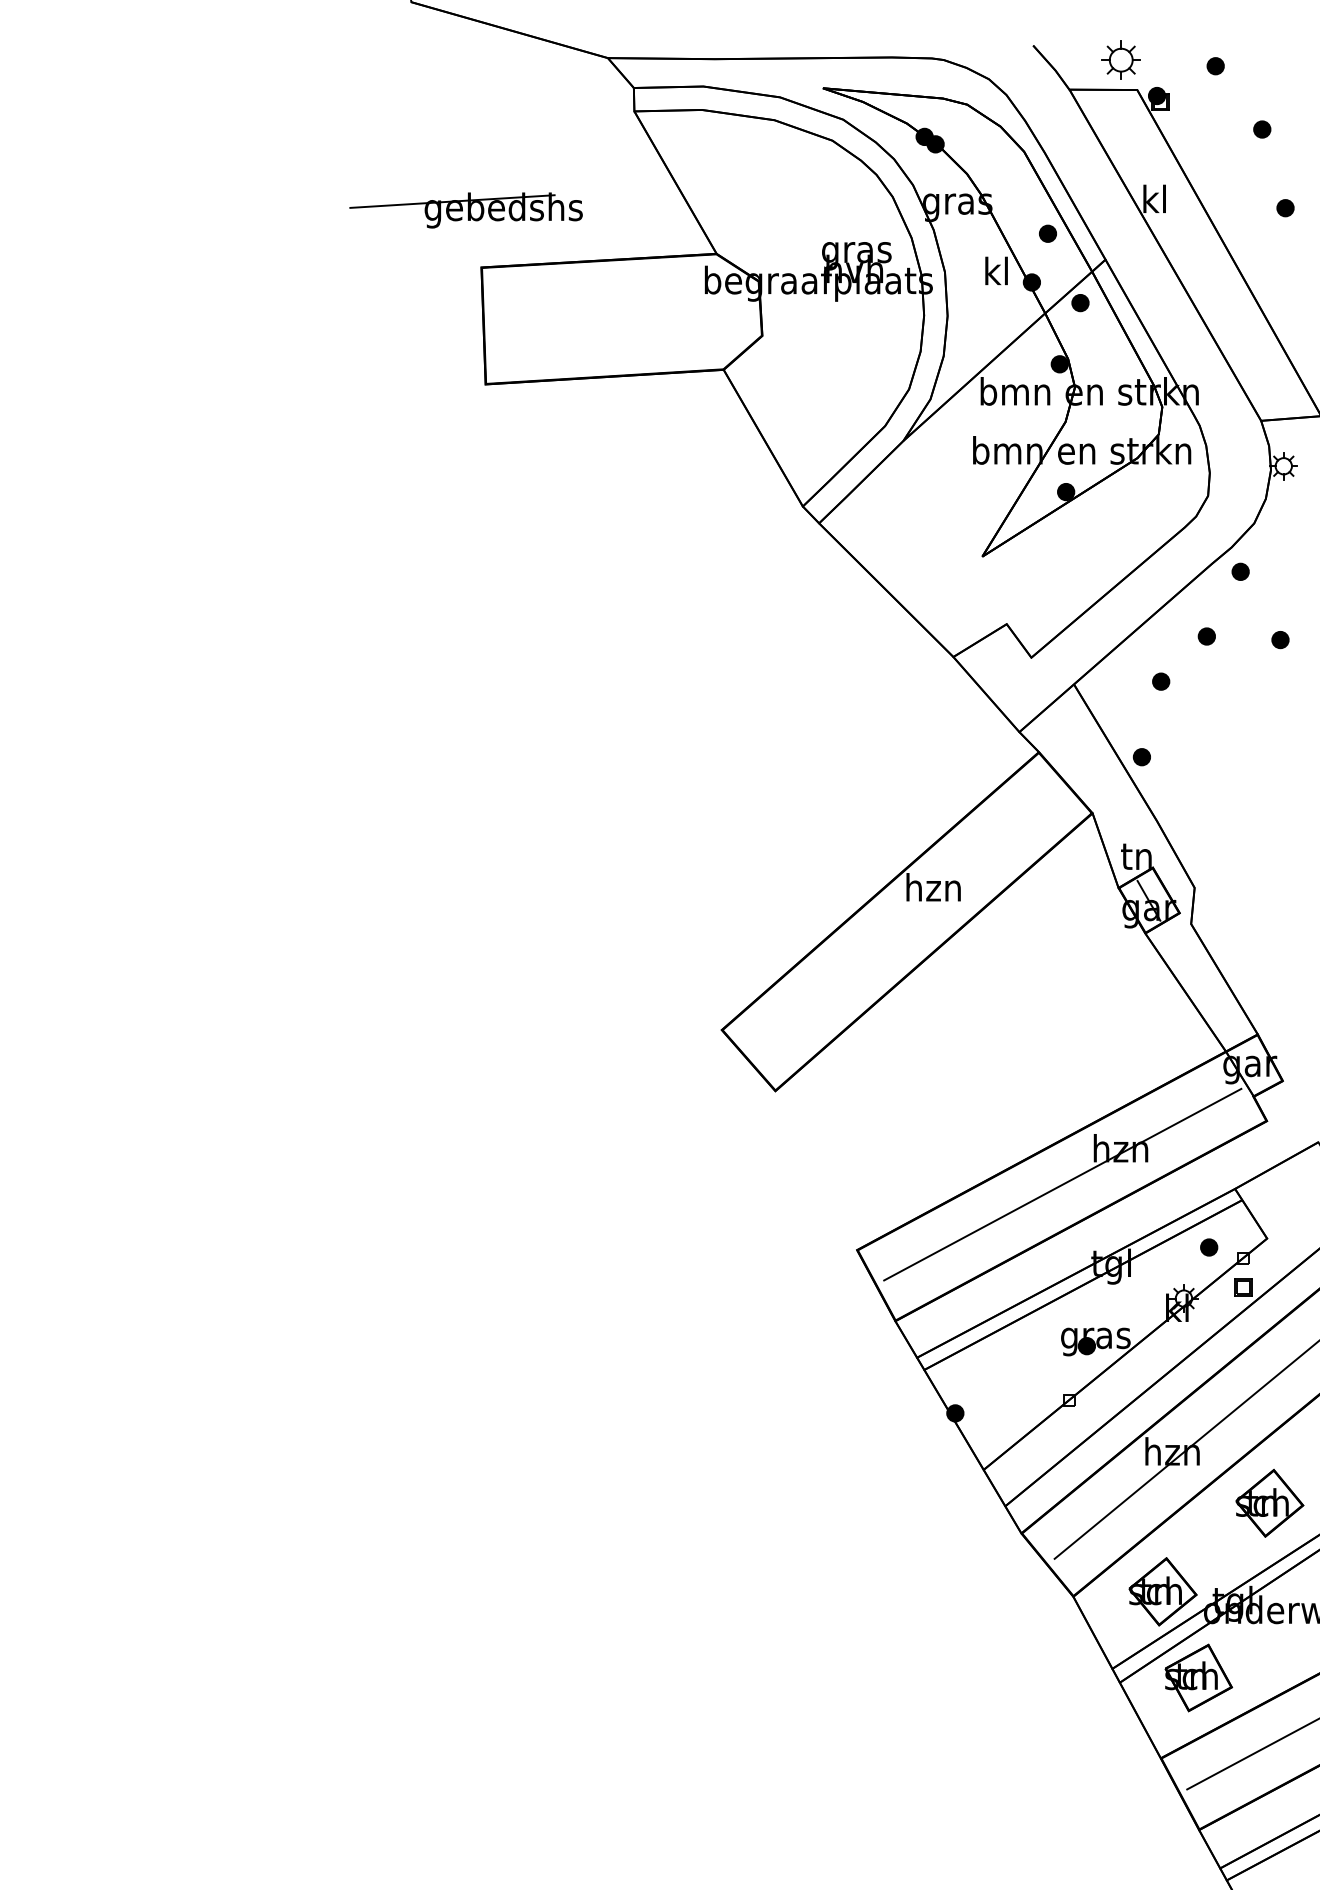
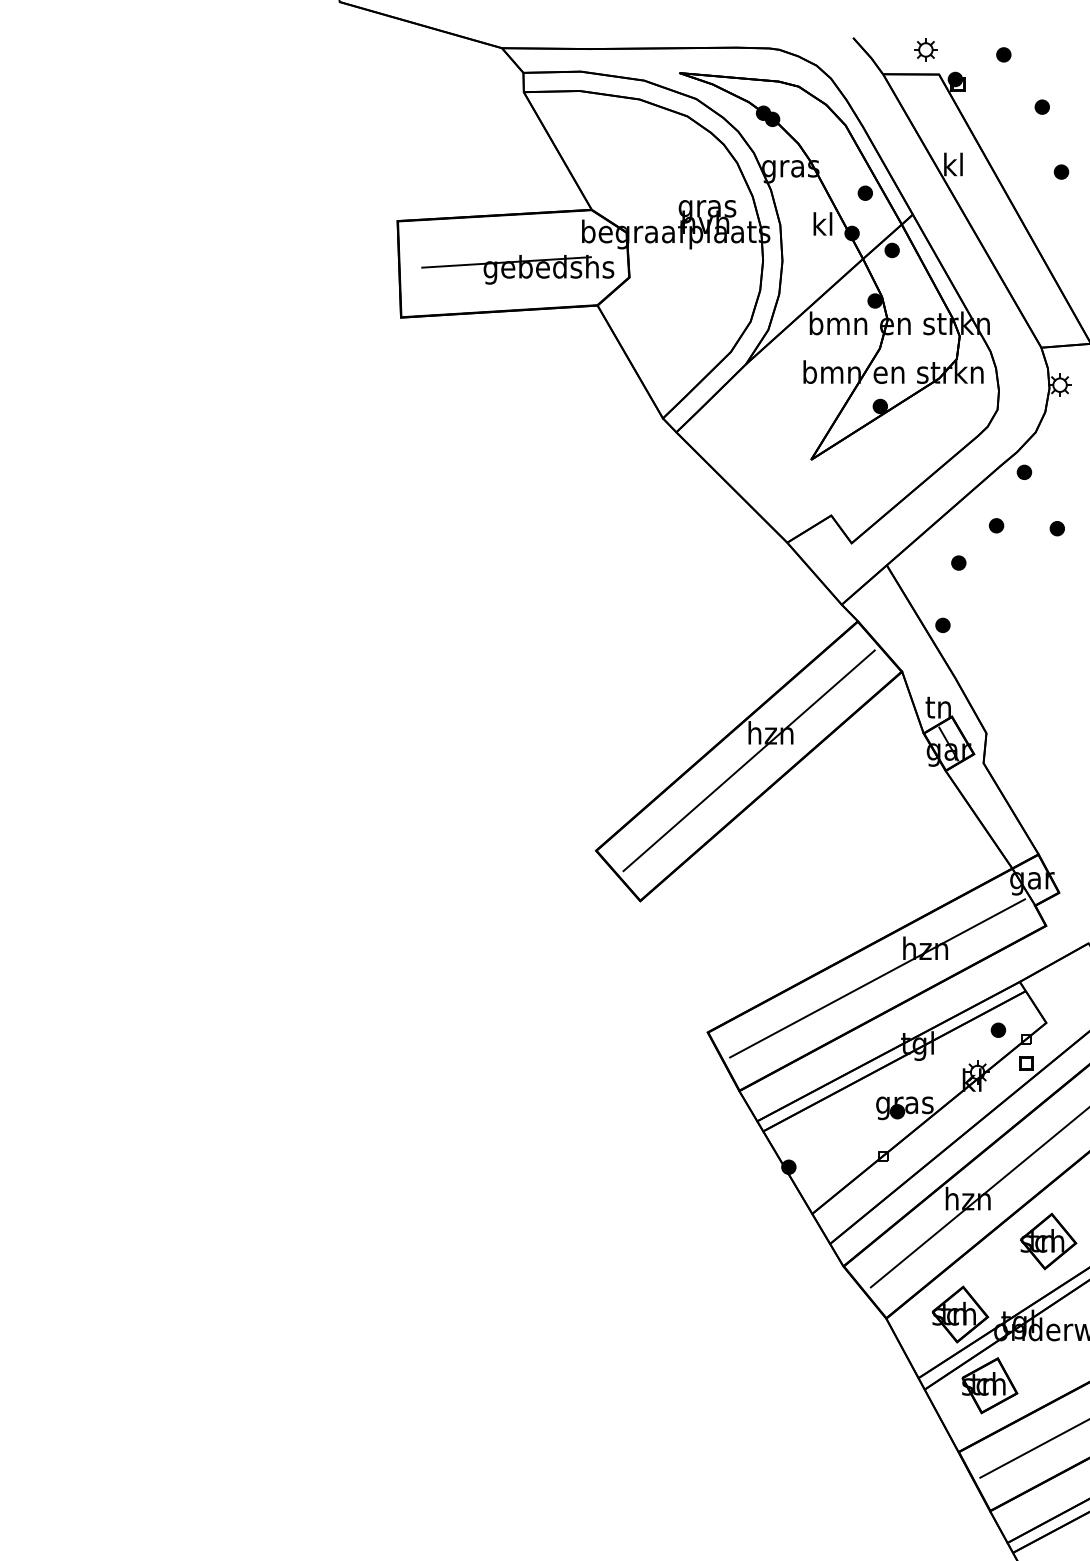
part: (1121, 60) -> (926, 50), size x0.71
part: (465, 210) -> (517, 269), moved
line: (907, 920) -> (749, 760), added

